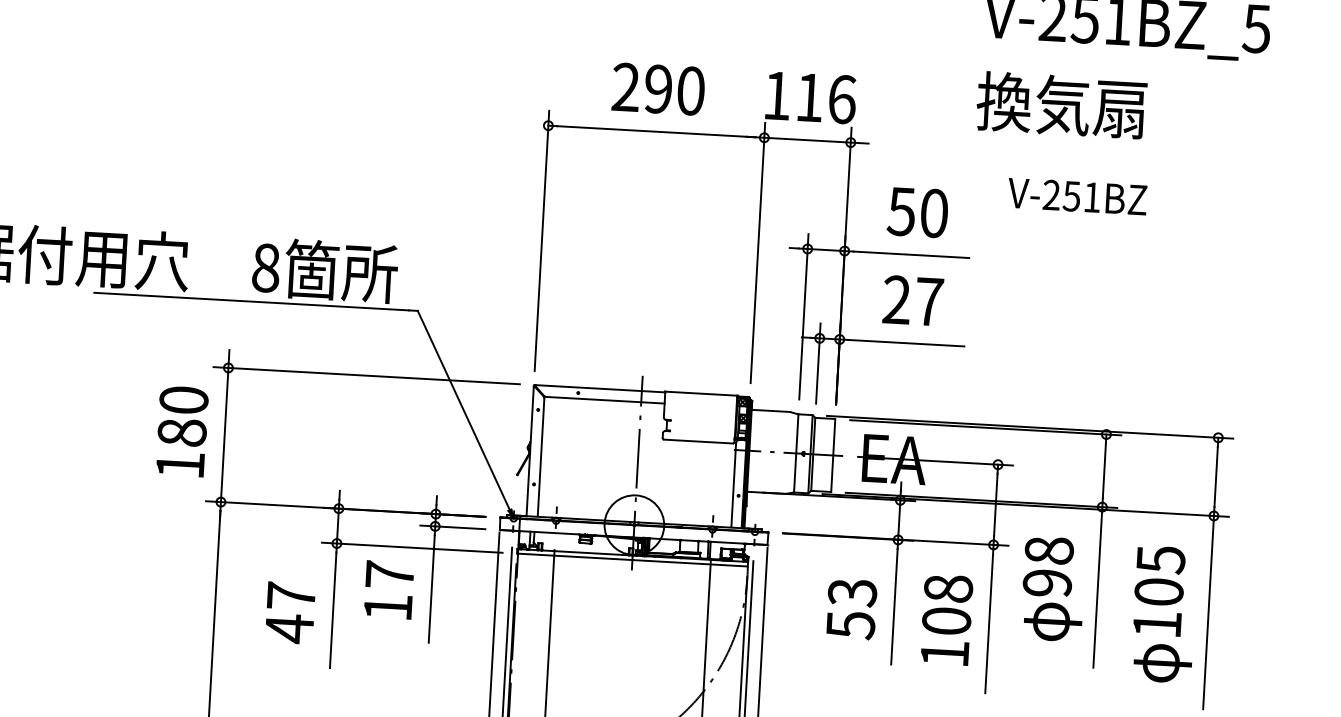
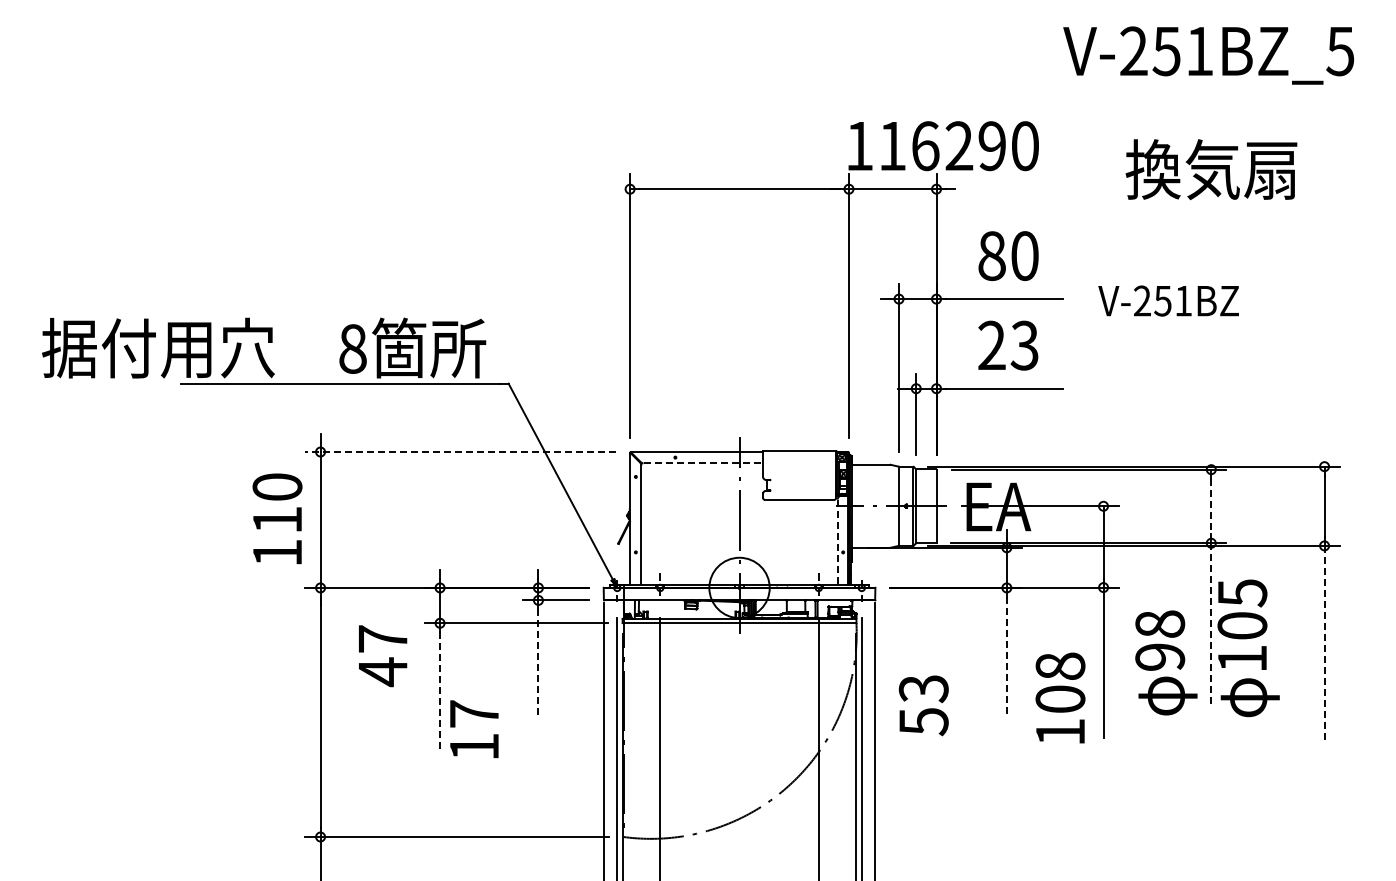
text: (657, 89) -> (991, 146), moved
text: (1061, 105) -> (1211, 169), moved
text: (1077, 196) -> (1168, 300), moved
text: (901, 211) -> (991, 255), 50 -> 80
text: (928, 301) -> (1024, 345), 27 -> 23
line: (366, 376) -> (460, 452), solid -> dashed
line: (605, 400) -> (703, 463), solid -> dashed
text: (182, 432) -> (277, 519), 180 -> 110
line: (1104, 470) -> (1211, 506), solid -> dashed
line: (733, 485) -> (837, 542), solid -> dashed
text: (1053, 588) -> (1166, 662), moved
line: (1098, 588) -> (1211, 625), solid -> dashed
line: (431, 589) -> (538, 664), solid -> dashed
text: (389, 590) -> (474, 729), moved
line: (894, 606) -> (1006, 655), solid -> dashed
line: (333, 609) -> (440, 690), solid -> dashed
text: (851, 609) -> (923, 705), moved
line: (1208, 612) -> (1324, 643), solid -> dashed
text: (290, 613) -> (383, 656), moved
text: (1163, 614) -> (1248, 648), moved
text: (946, 619) -> (1060, 697), moved

